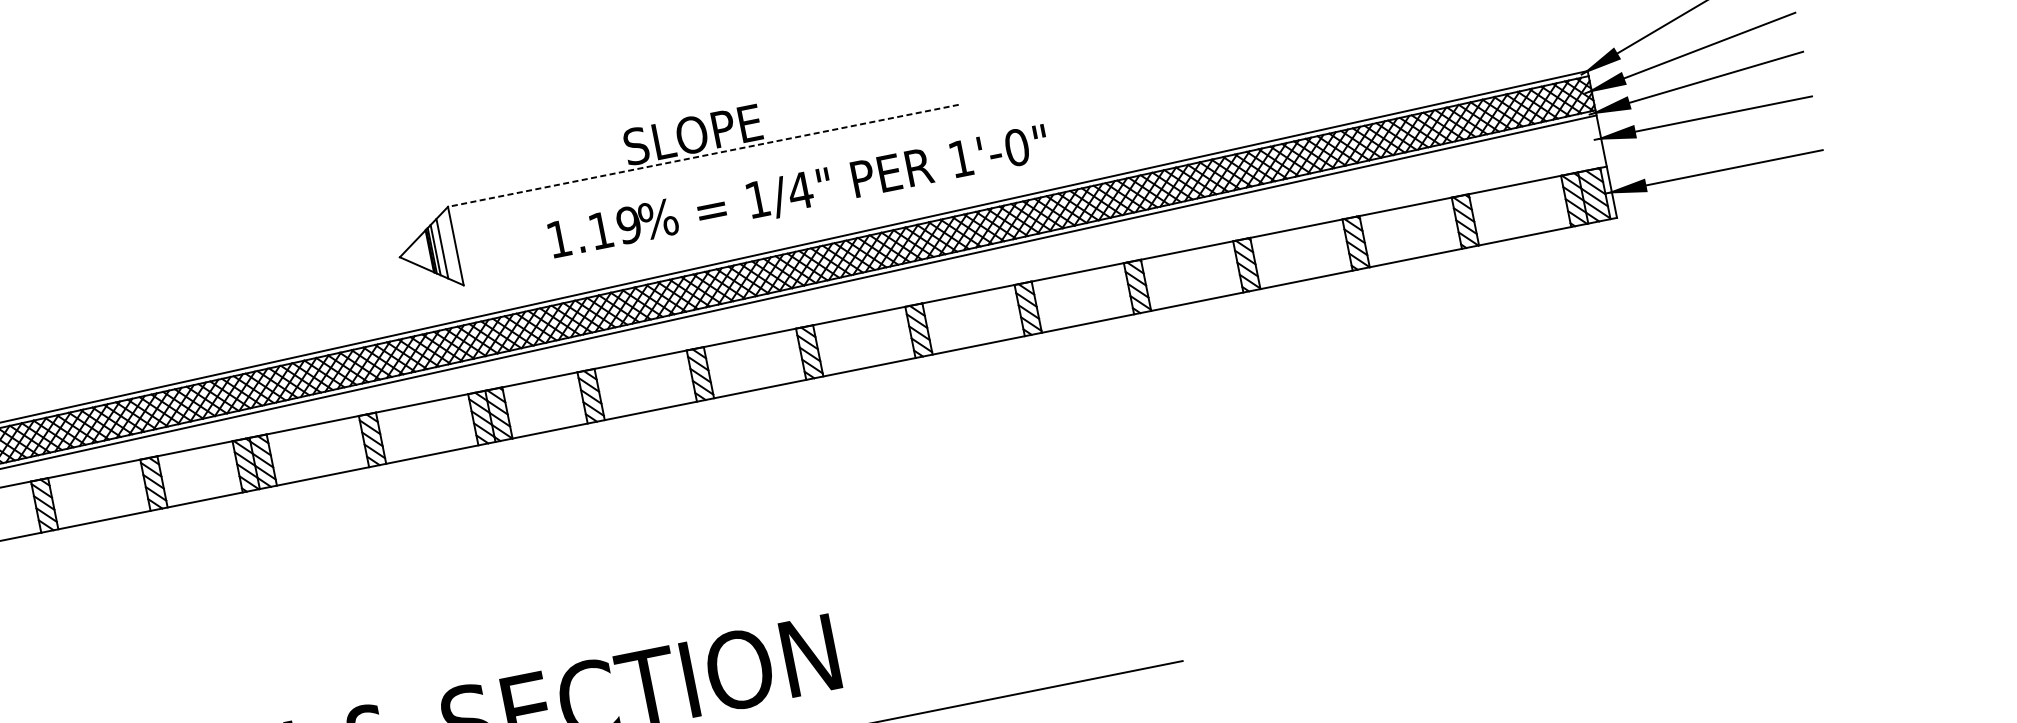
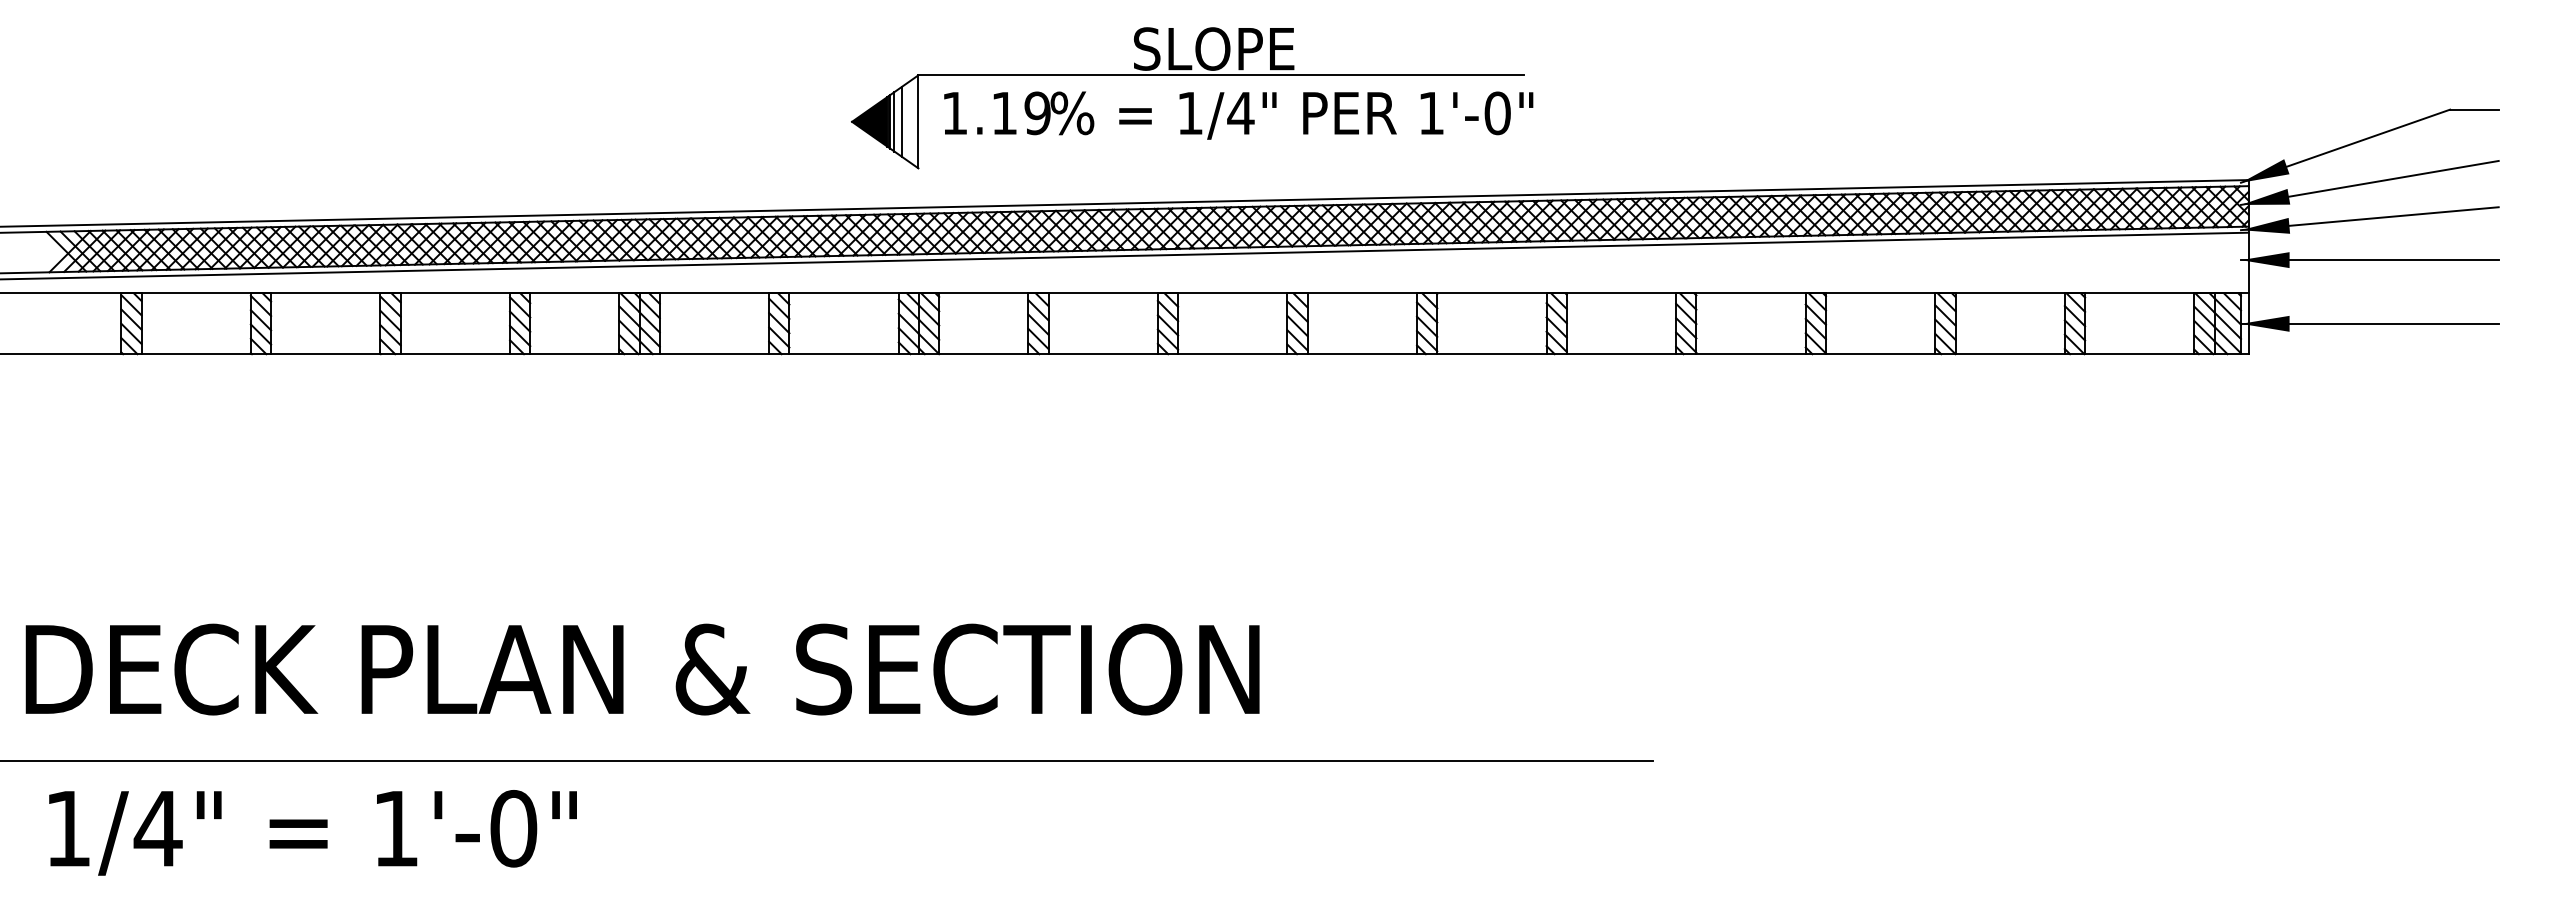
line: (703, 155) -> (1221, 75), dashed -> solid
text: (798, 193) -> (1238, 115), moved
fill: (414, 254) -> (869, 121), added

